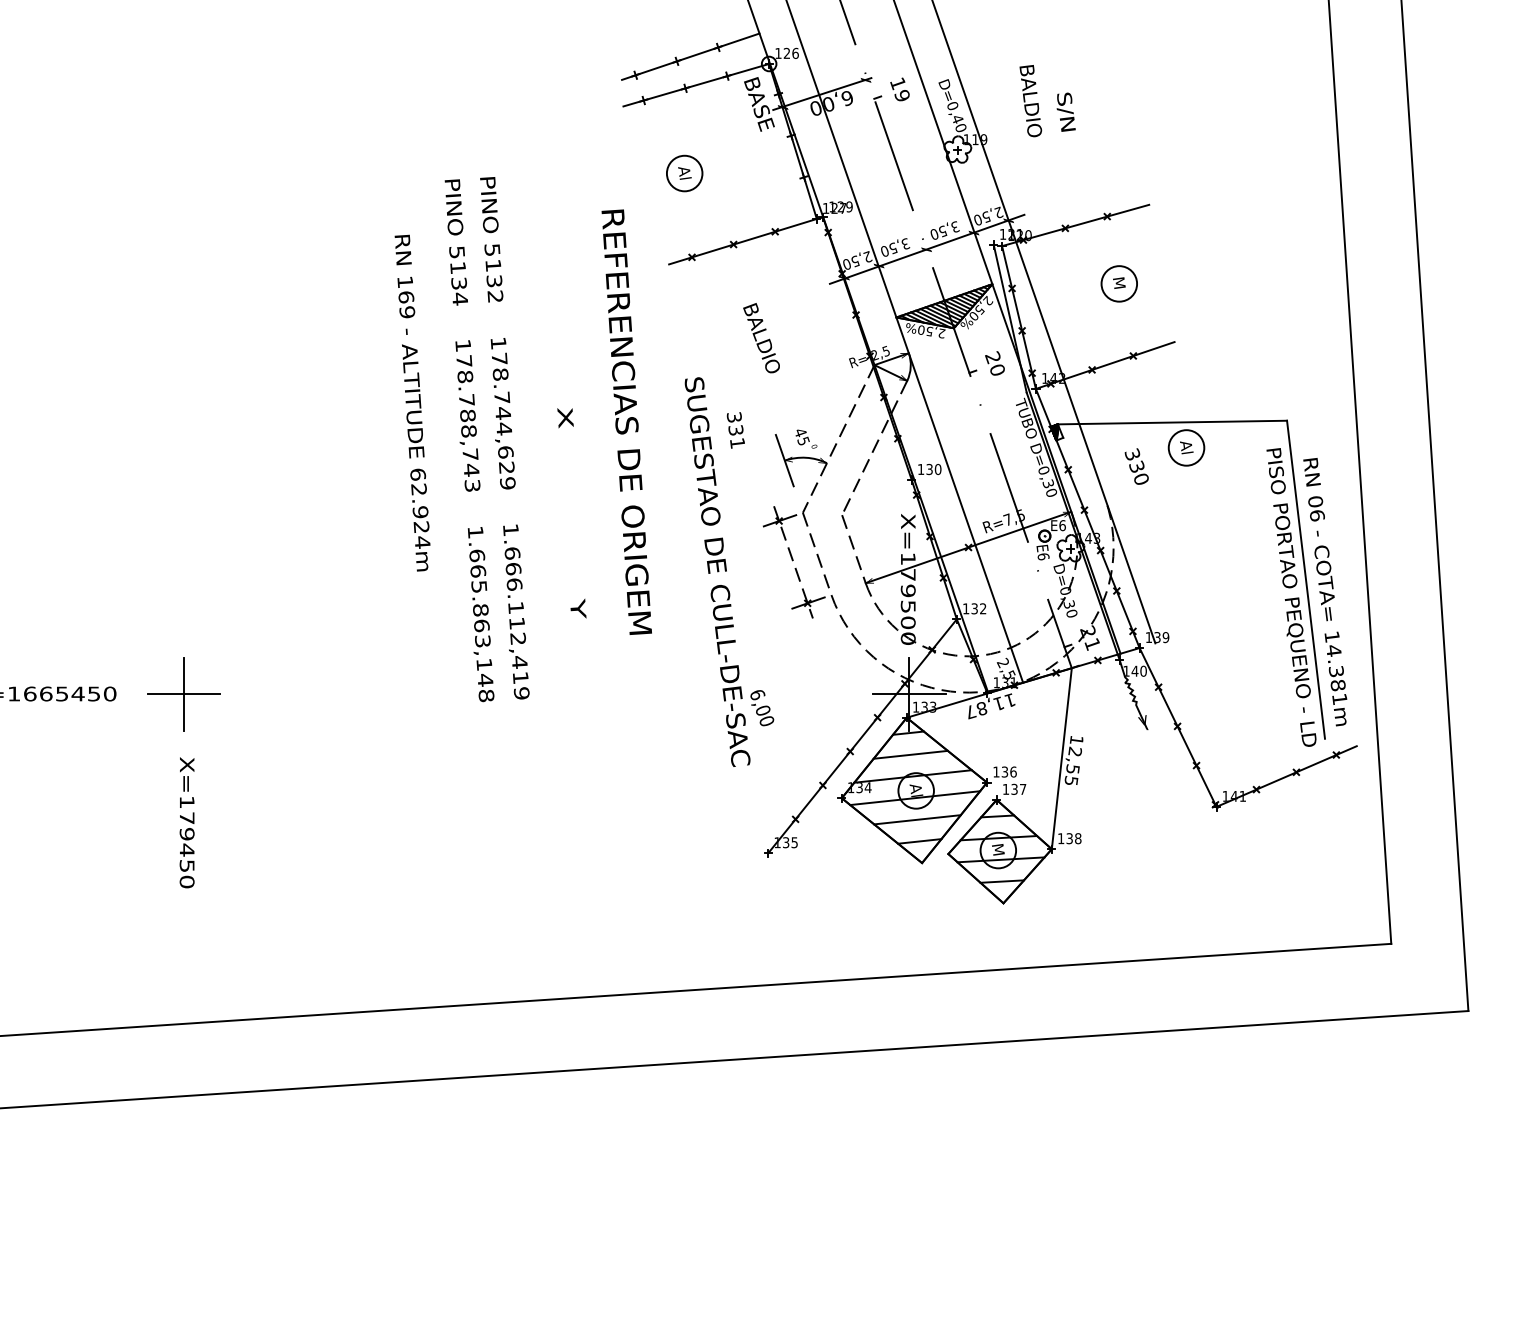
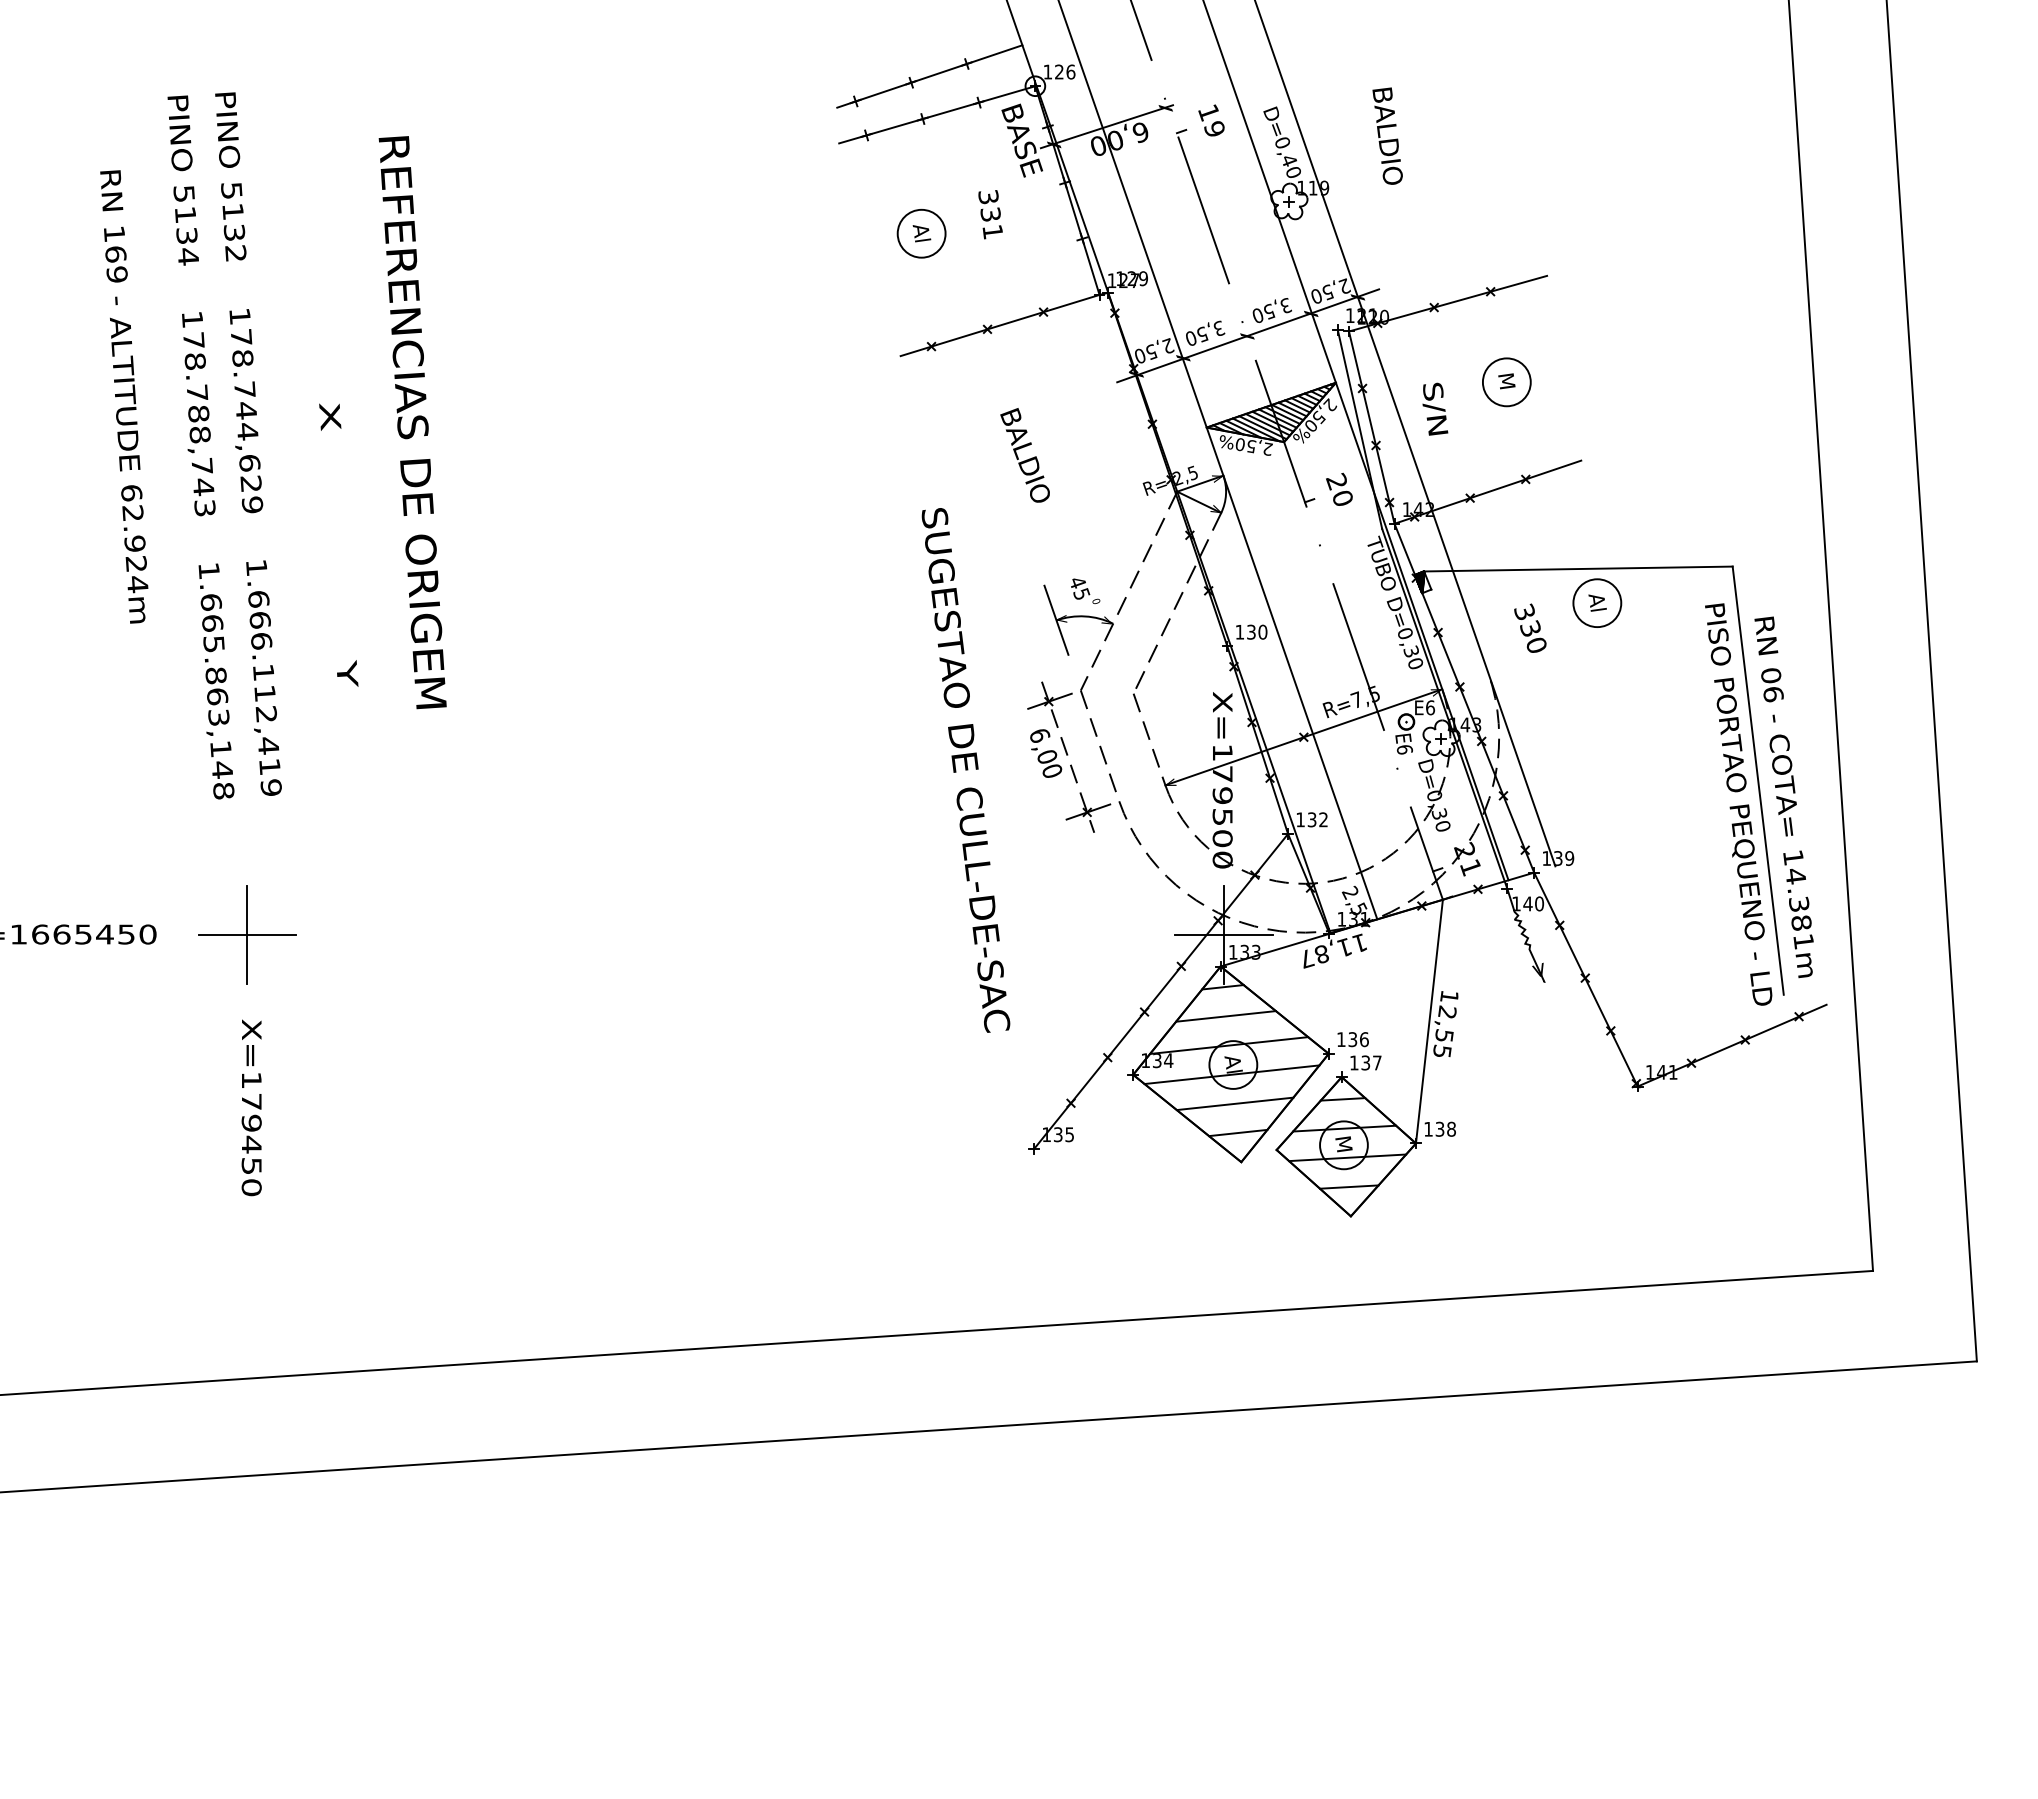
text: (1066, 111) -> (1435, 408), moved
text: (735, 430) -> (990, 214), moved
text: (523, 439) -> (273, 445), moved
text: (762, 708) -> (1046, 753), moved

